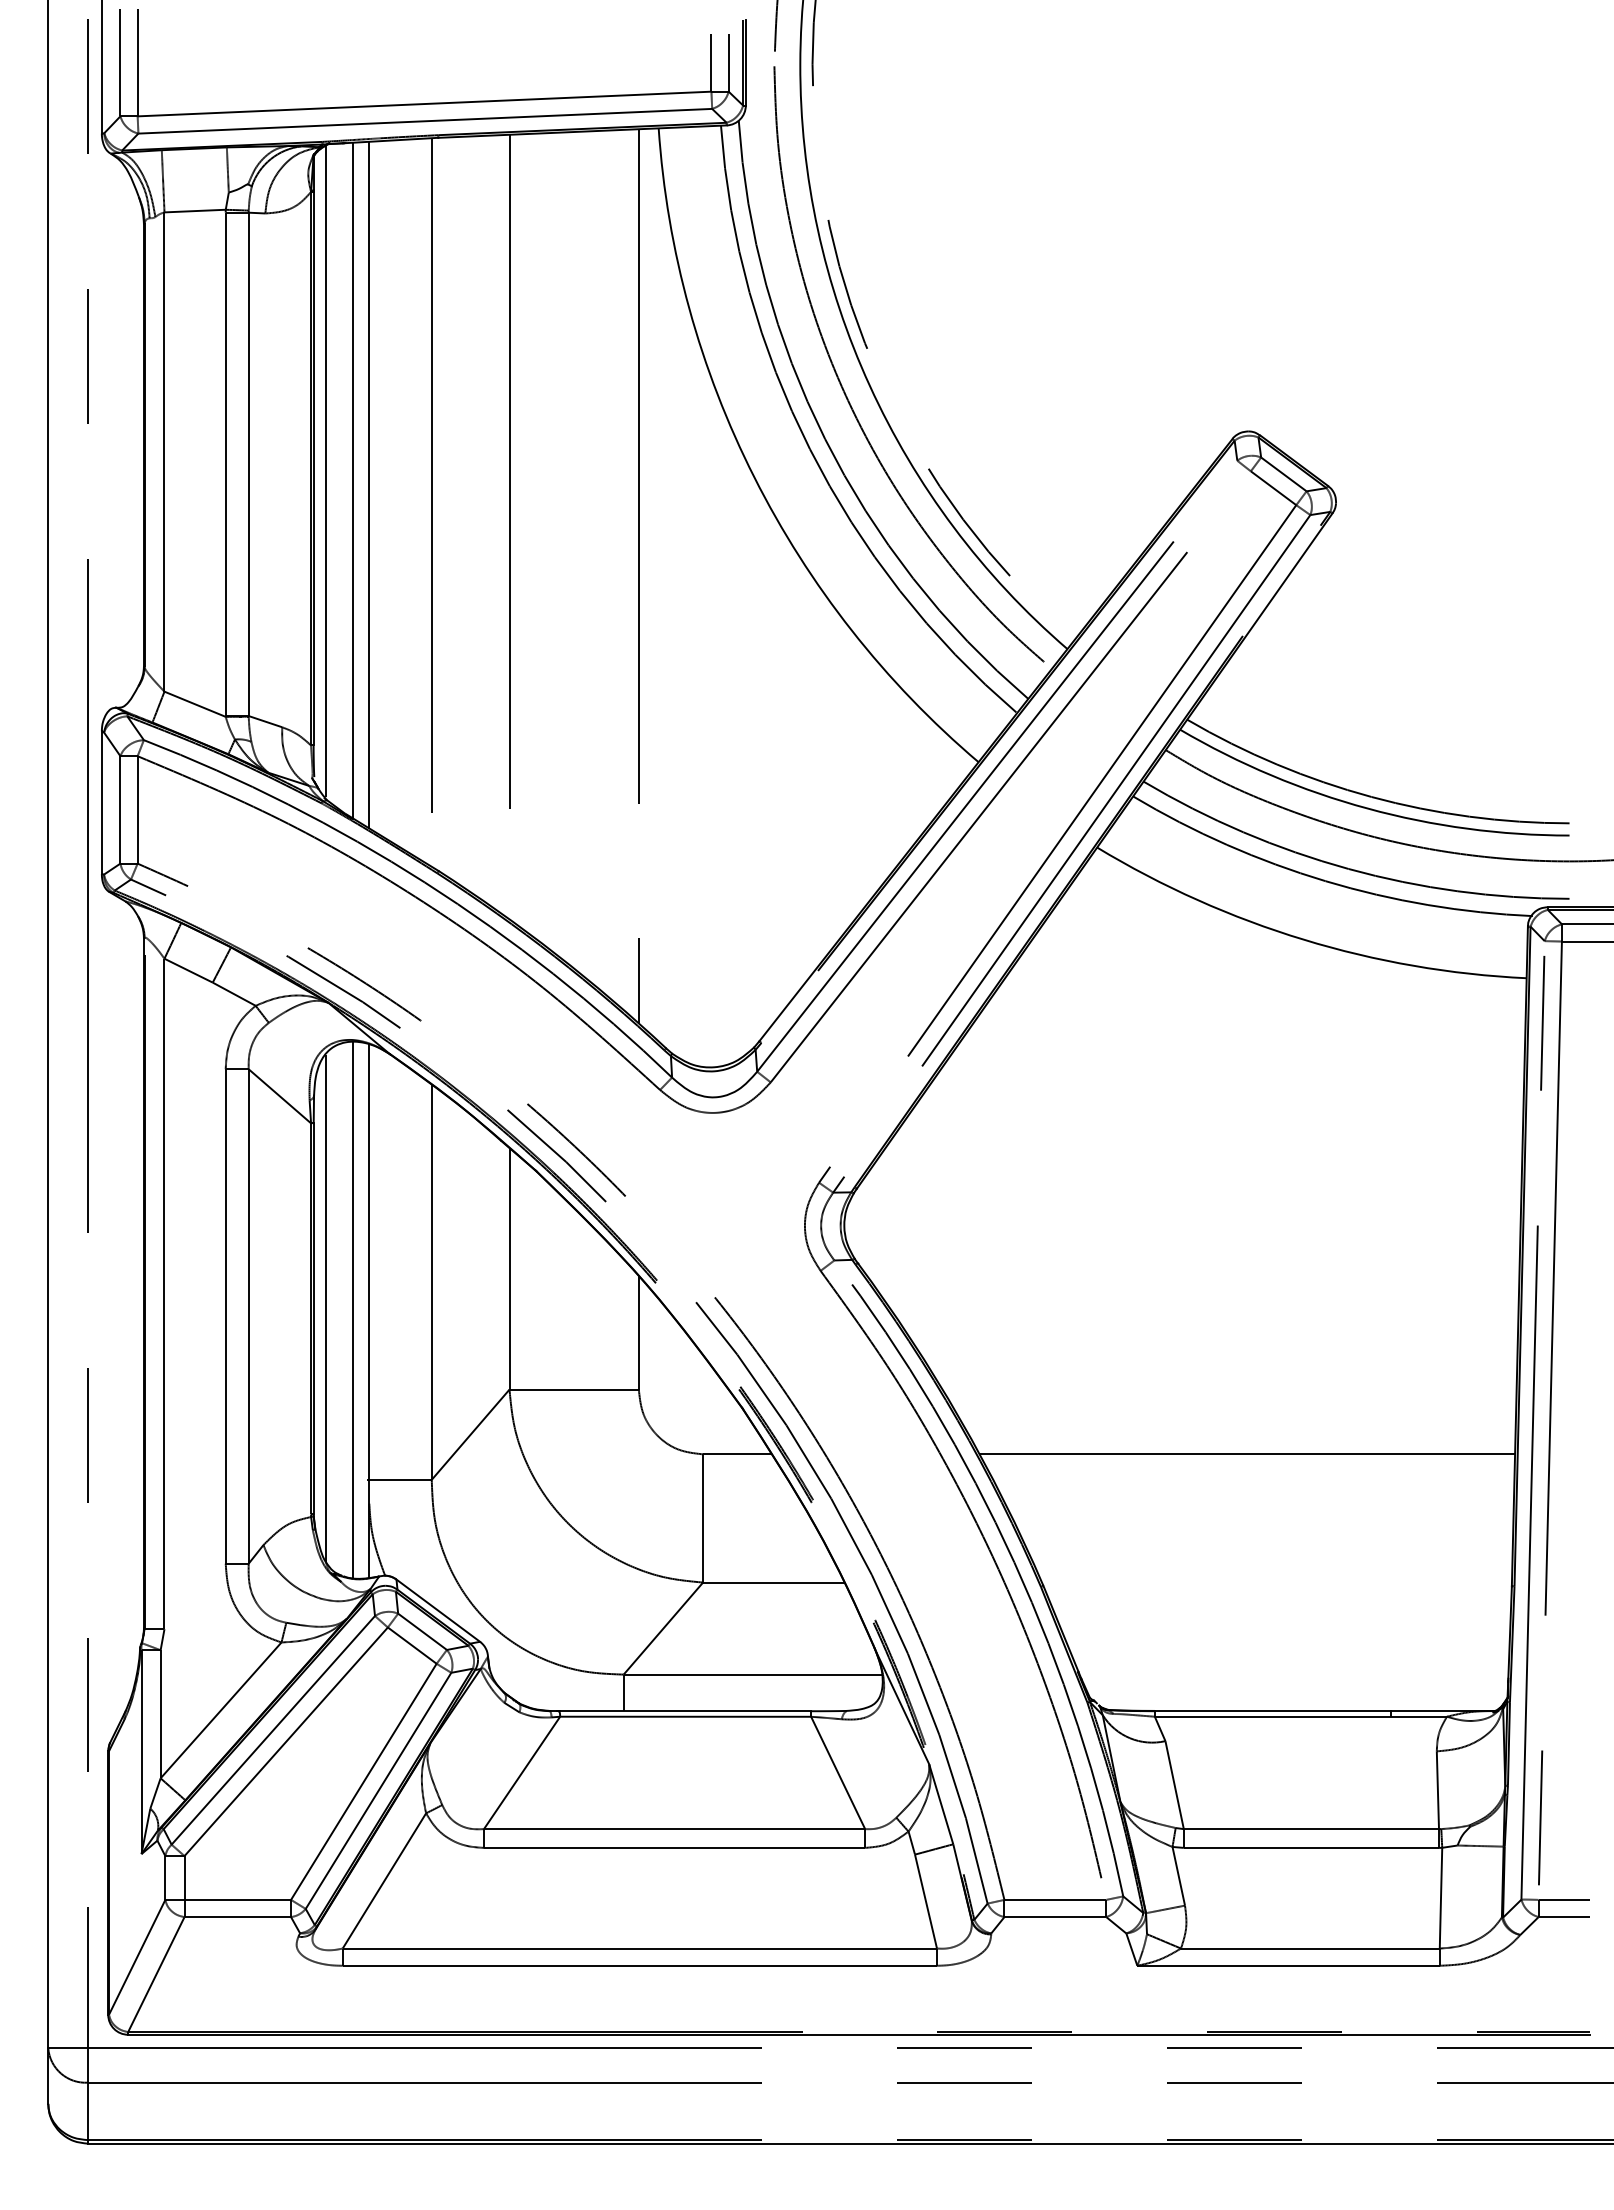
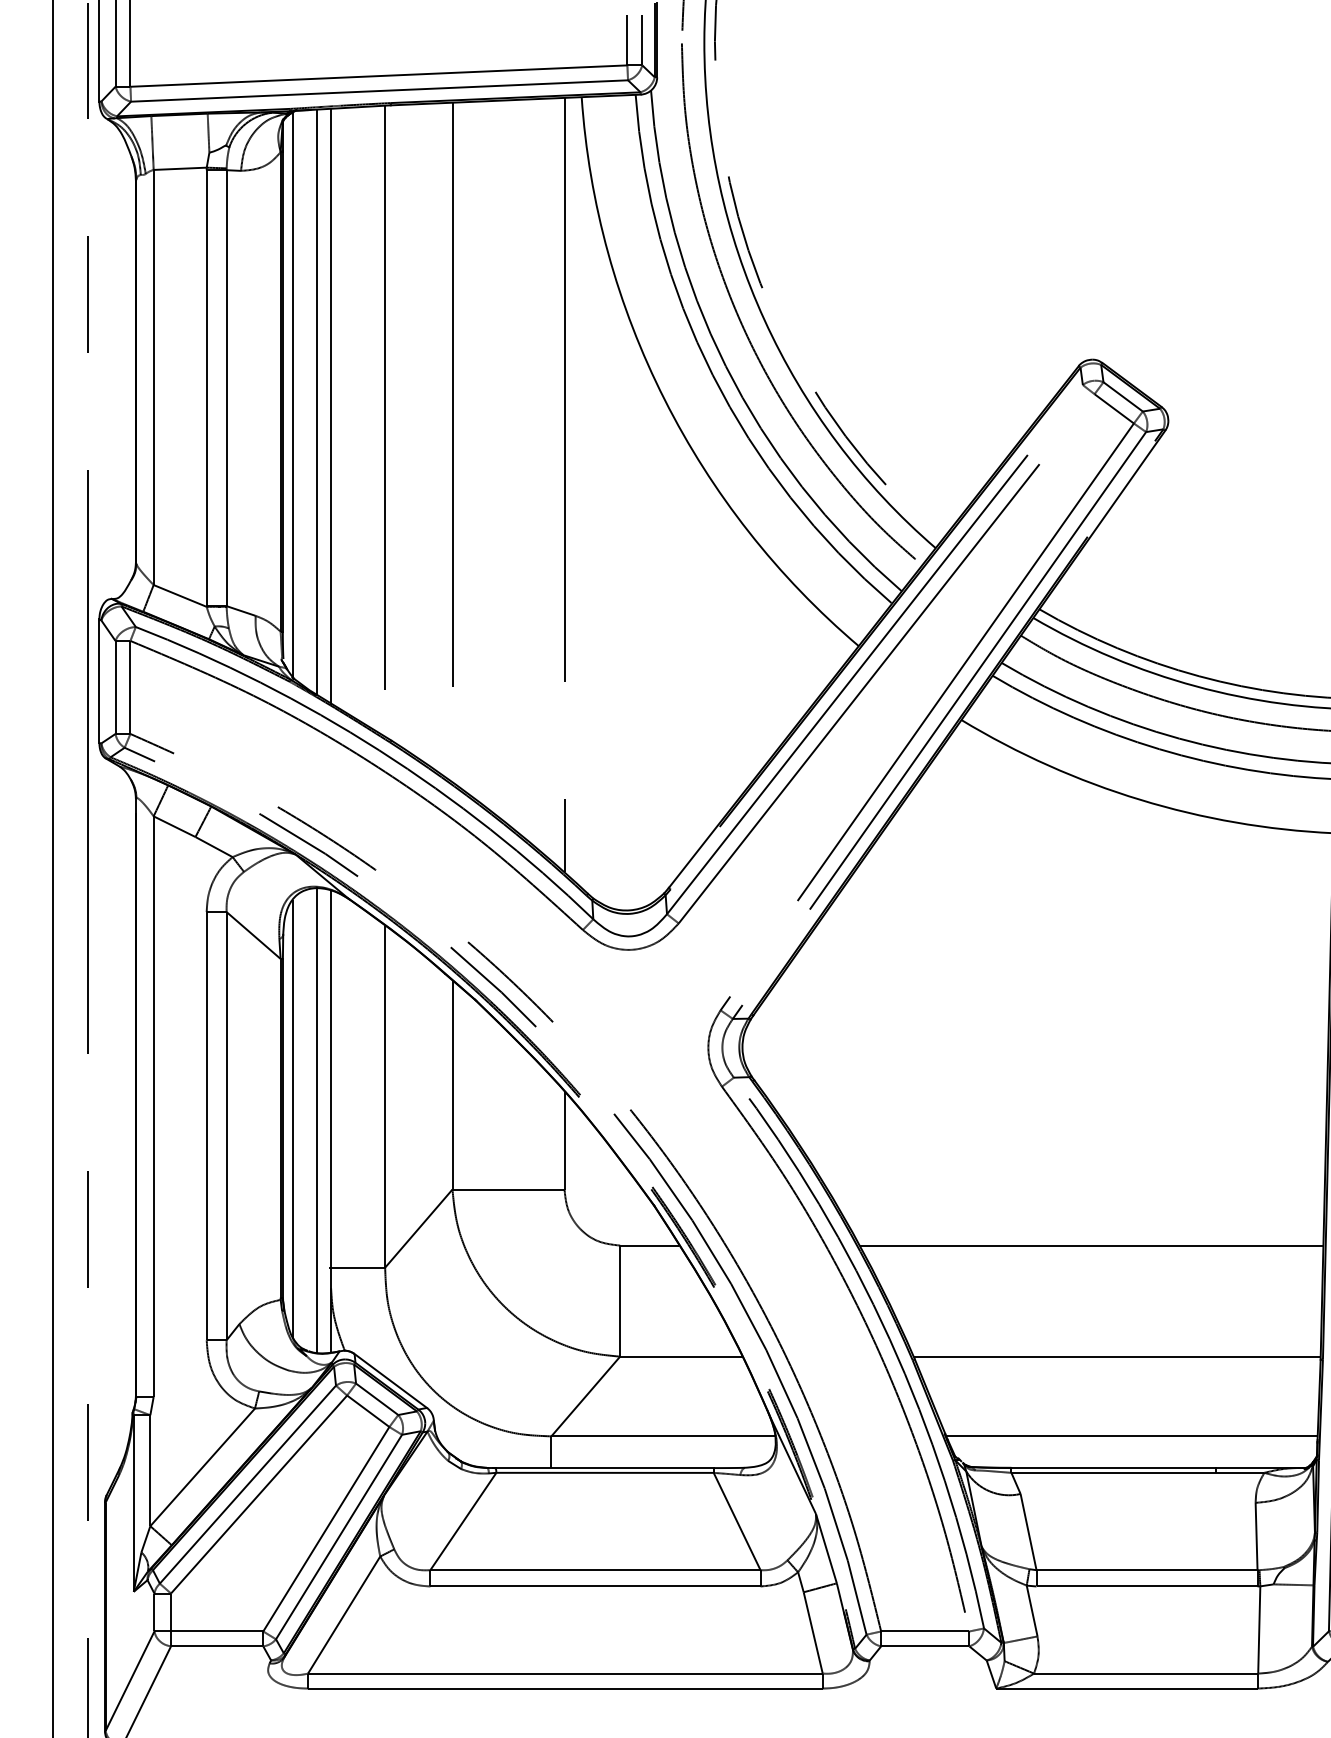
line: (1276, 1582) -> (1116, 1356), added
line: (1293, 1674) -> (1131, 1436), added

